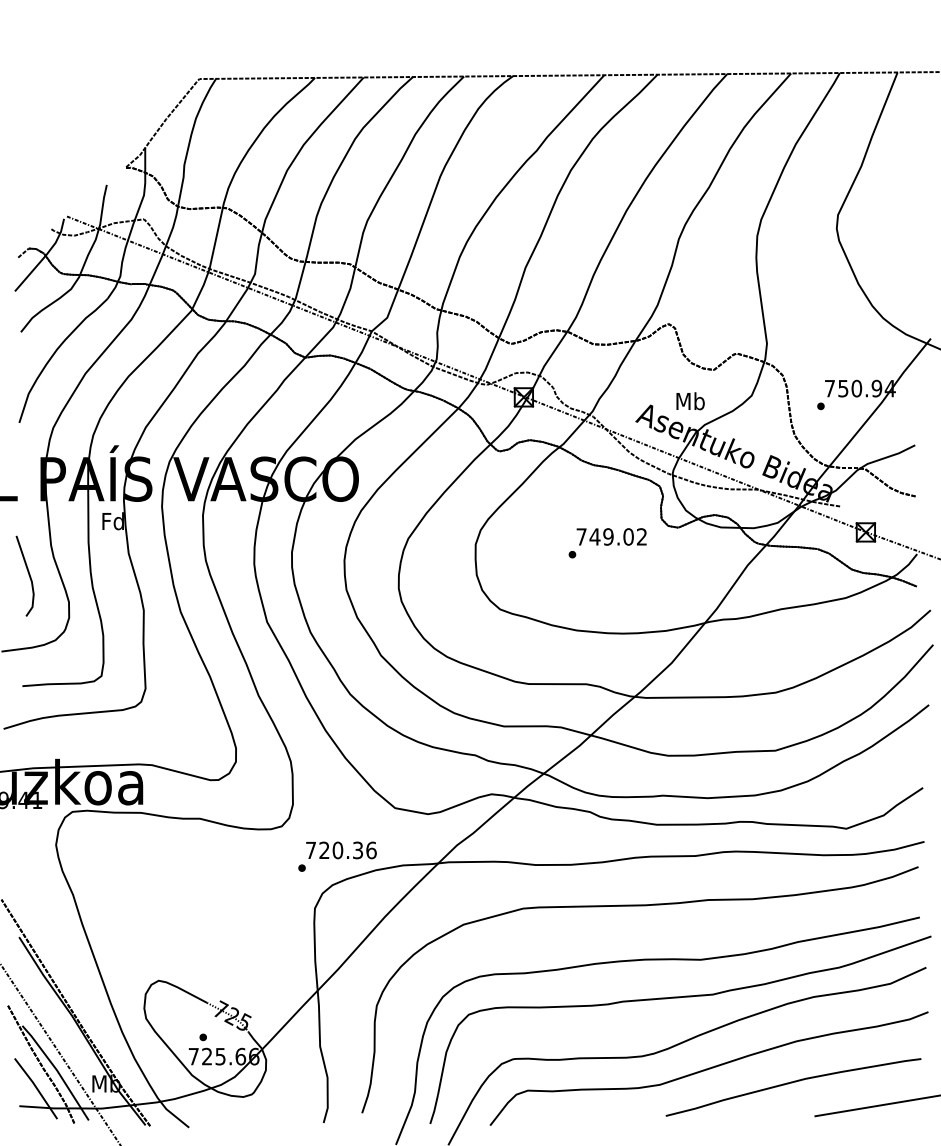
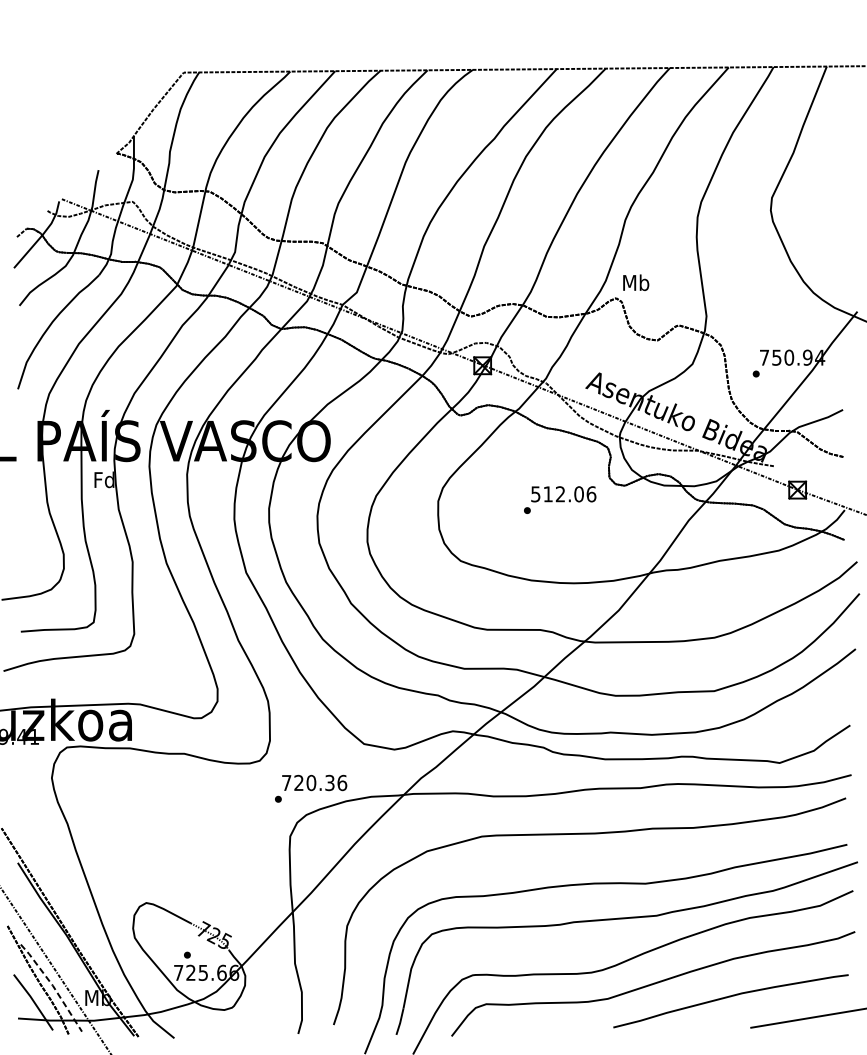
text: (690, 401) -> (636, 283), moved
text: (611, 536) -> (563, 493), 749.02 -> 512.06
line: (28, 575) -> (26, 529), removed
line: (57, 1071) -> (53, 986), solid -> dashed

